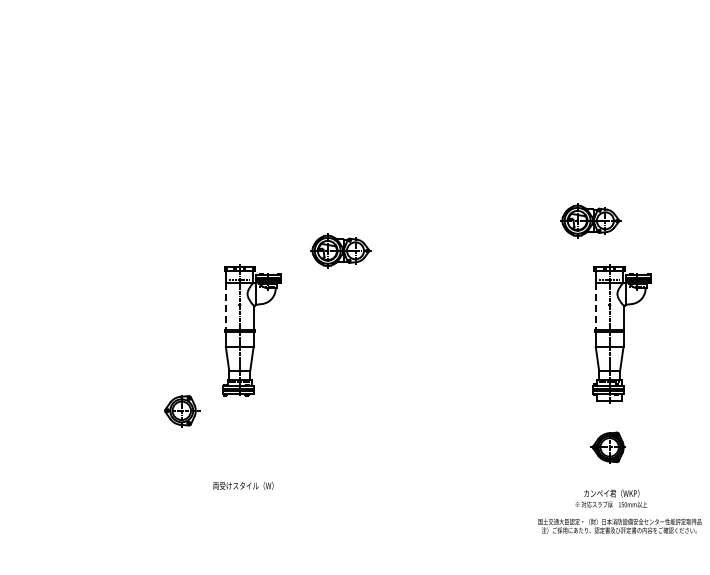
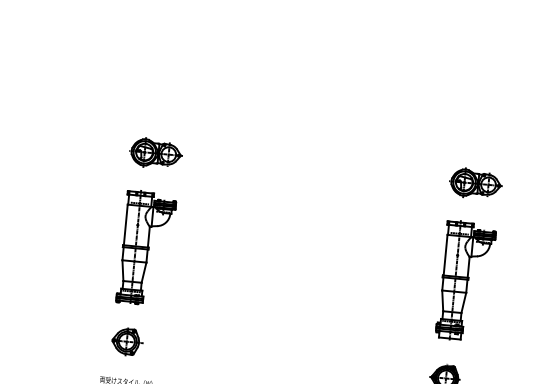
part: (590, 220) -> (475, 183), moved
part: (340, 250) -> (155, 153), moved
line: (225, 306) -> (125, 225), dashed -> solid
line: (595, 306) -> (445, 255), dashed -> solid
part: (182, 411) -> (127, 342), moved

